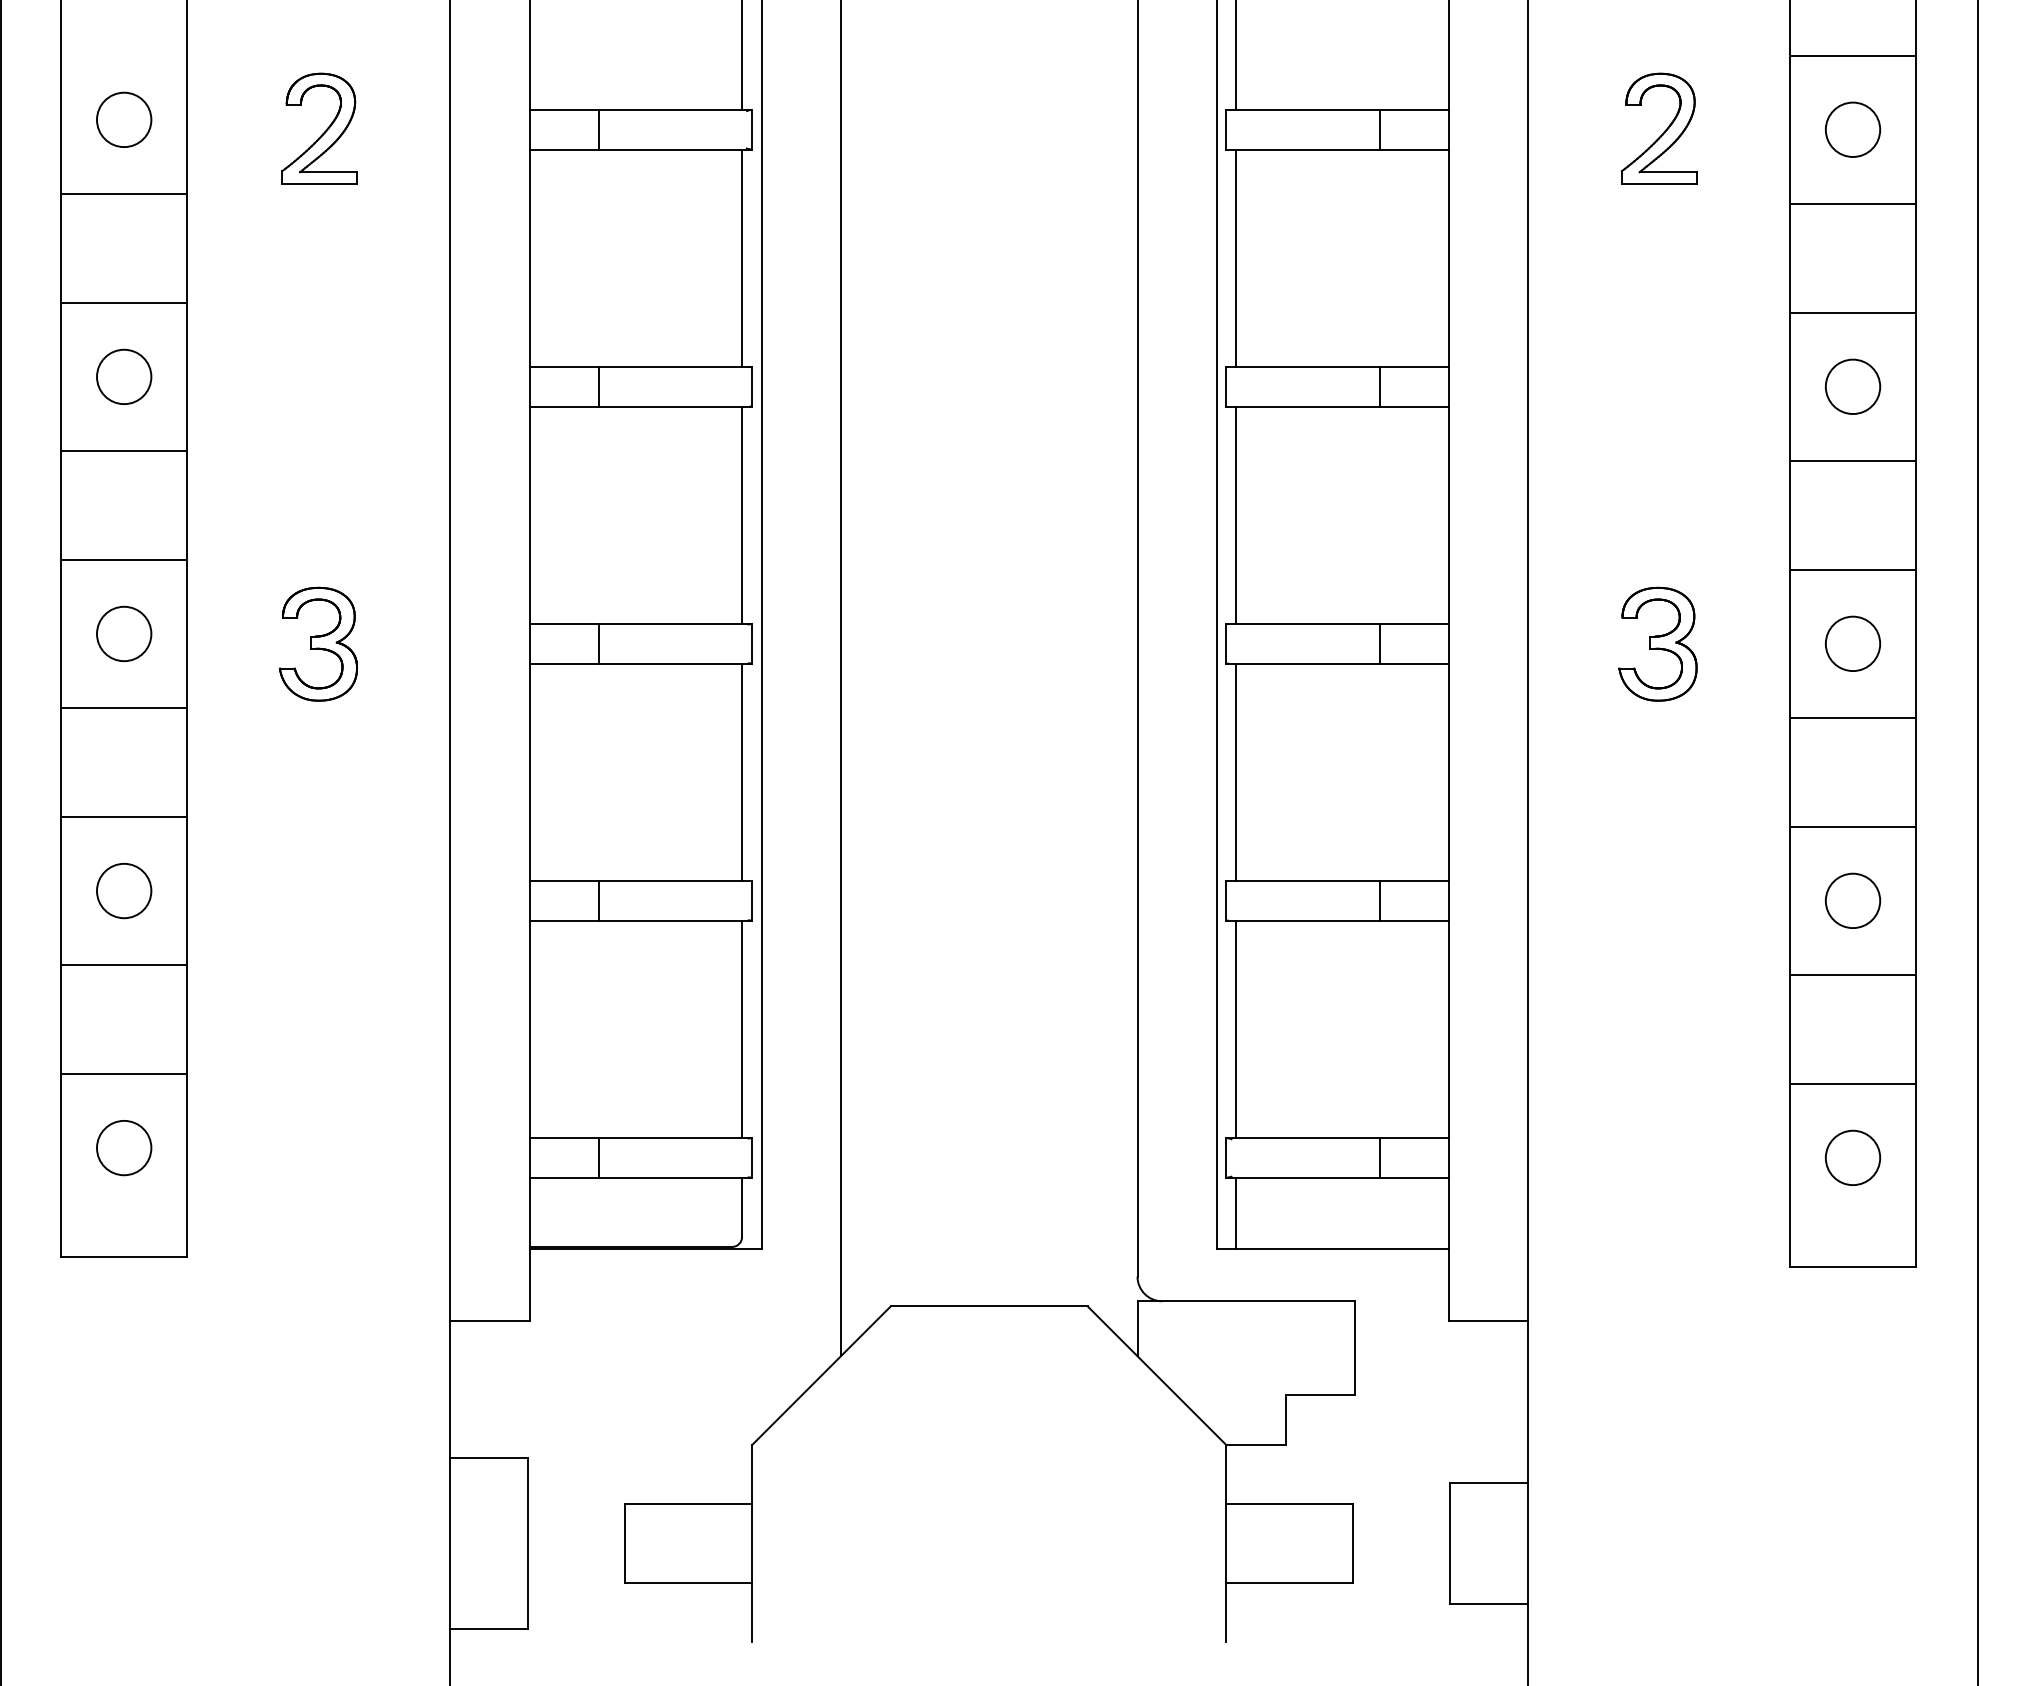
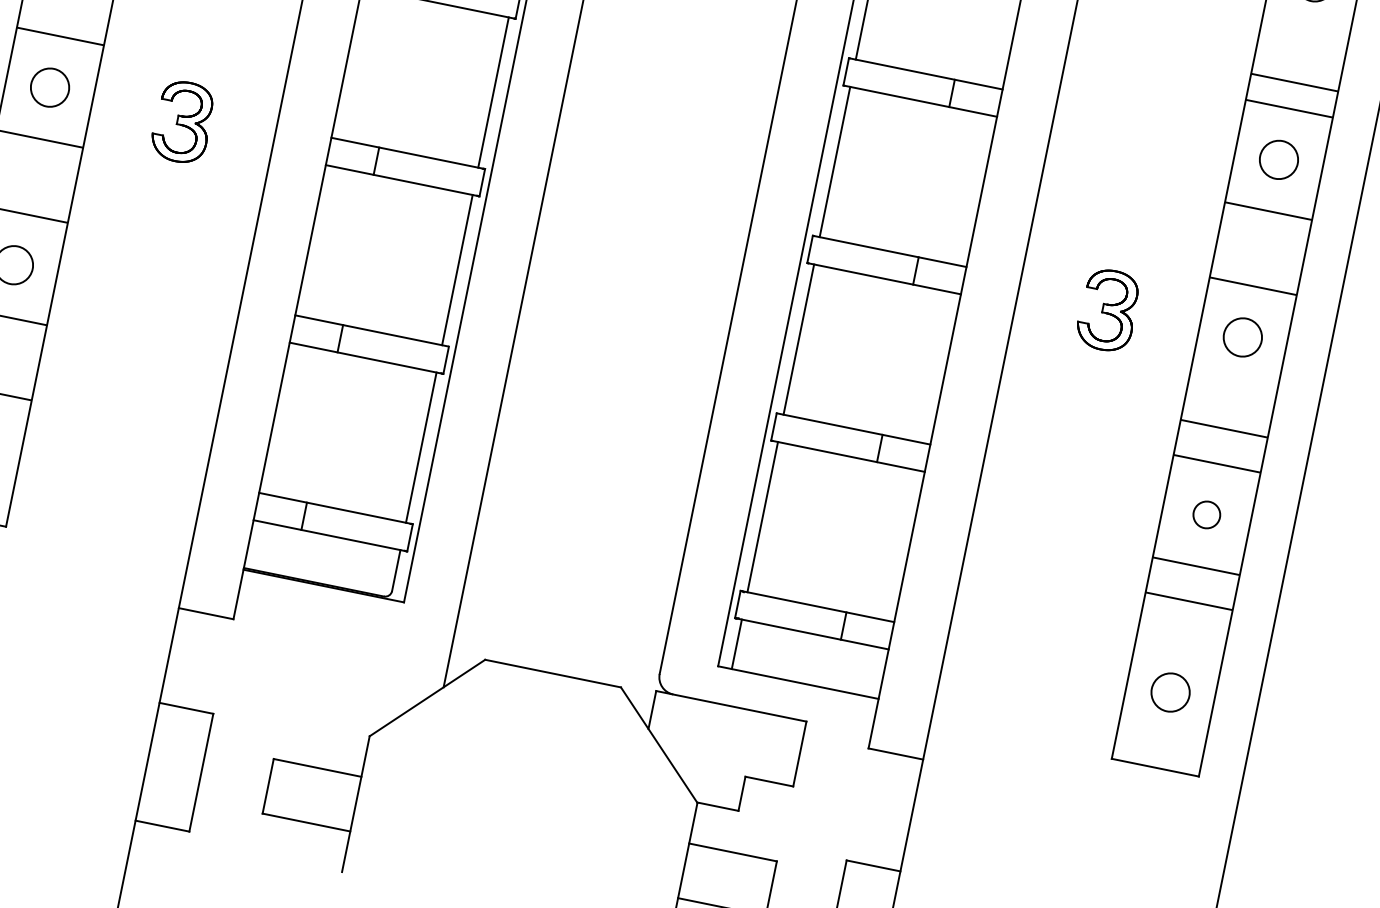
line: (1852, 203) -> (1294, 82), moved
line: (1852, 718) -> (1223, 429), moved
circle: (1853, 900) -> (1207, 514), size x0.7
line: (1852, 1083) -> (1188, 601), moved

